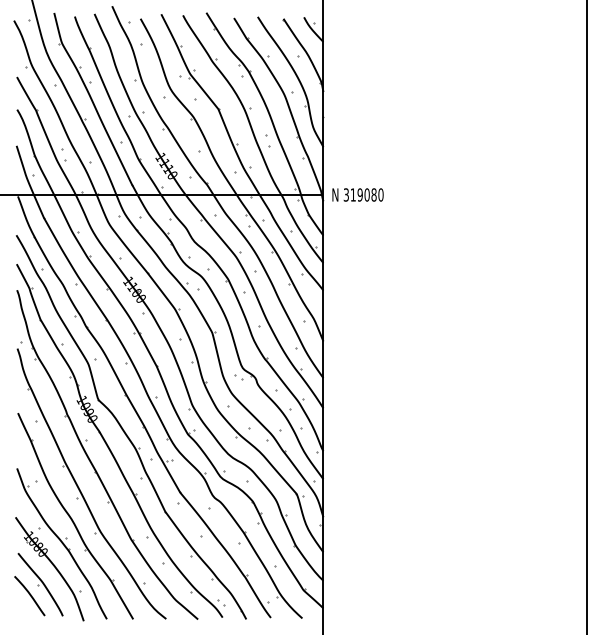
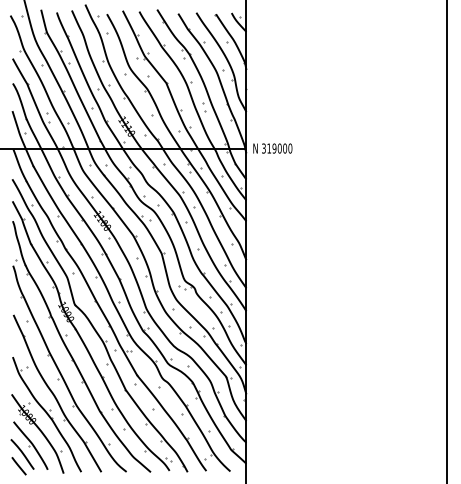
text: (373, 194) -> (284, 148), 319080 -> 319000
line: (25, 611) -> (19, 466), added

